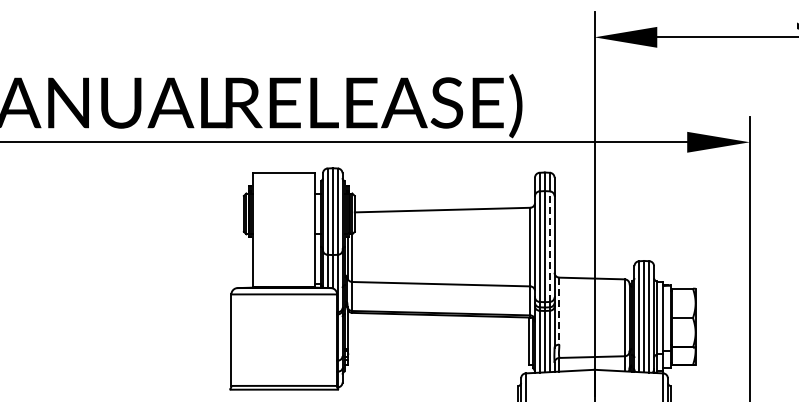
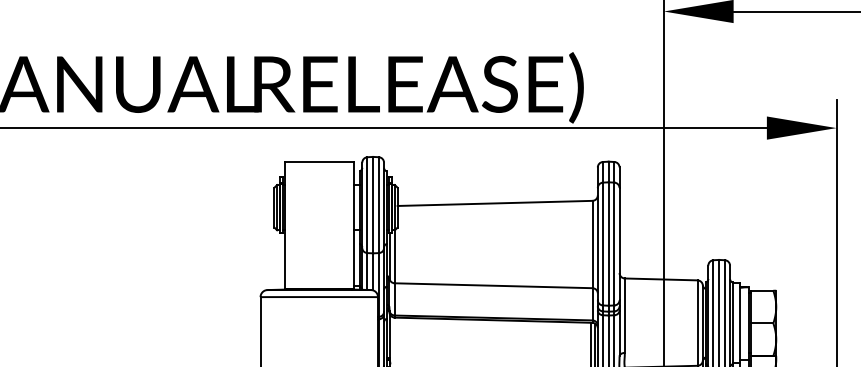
line: (549, 246) -> (613, 243), dashed -> solid
line: (559, 311) -> (625, 316), dashed -> solid

